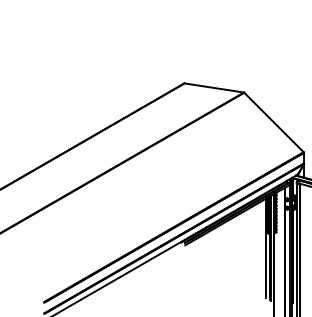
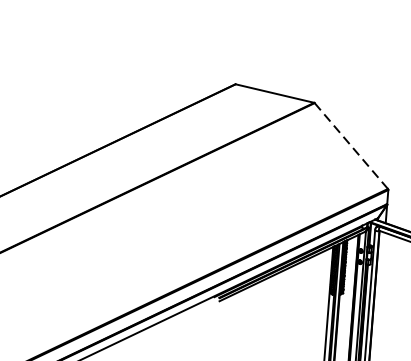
line: (273, 122) -> (350, 146), solid -> dashed

